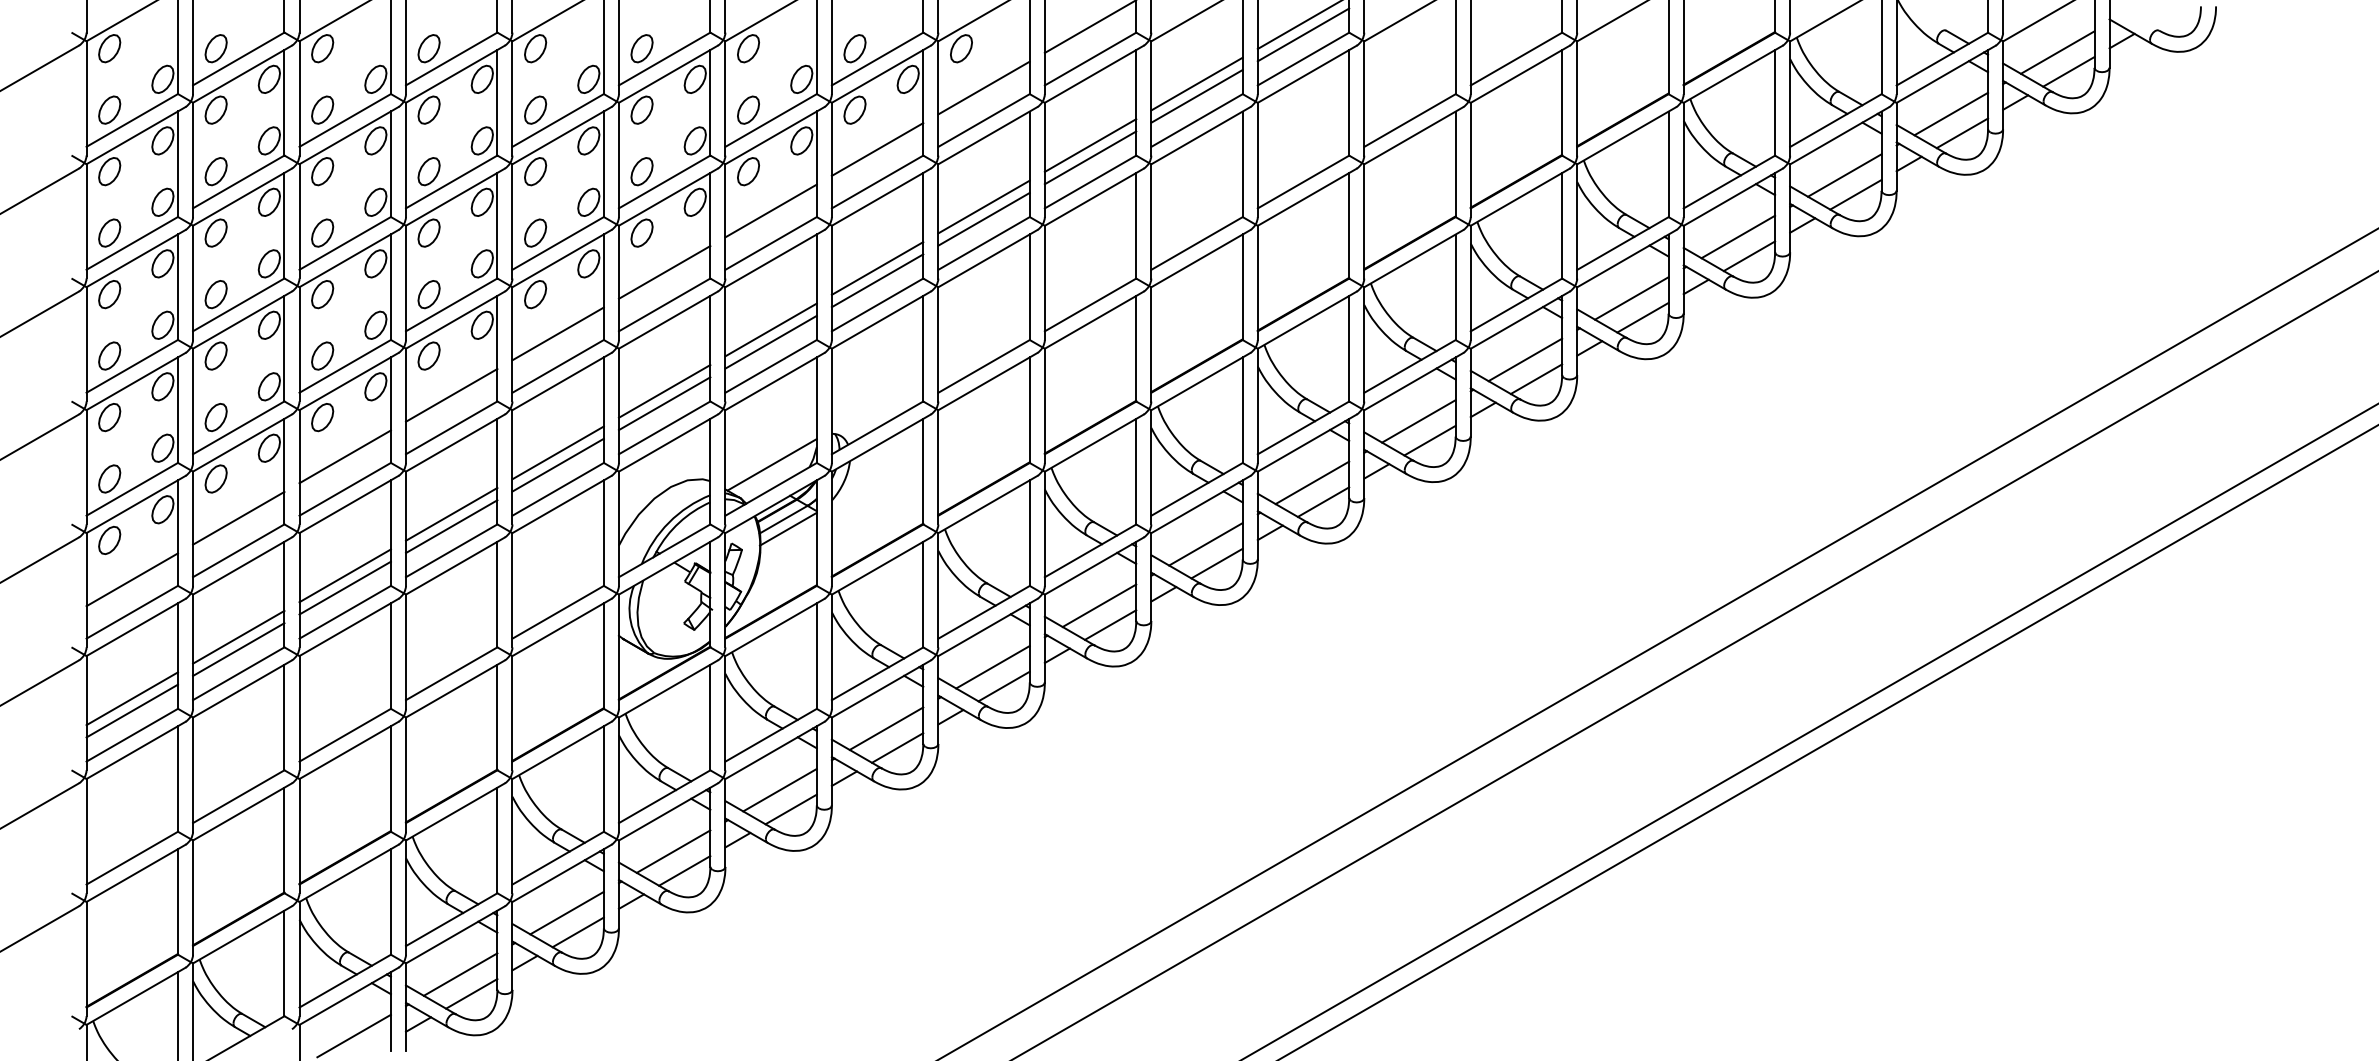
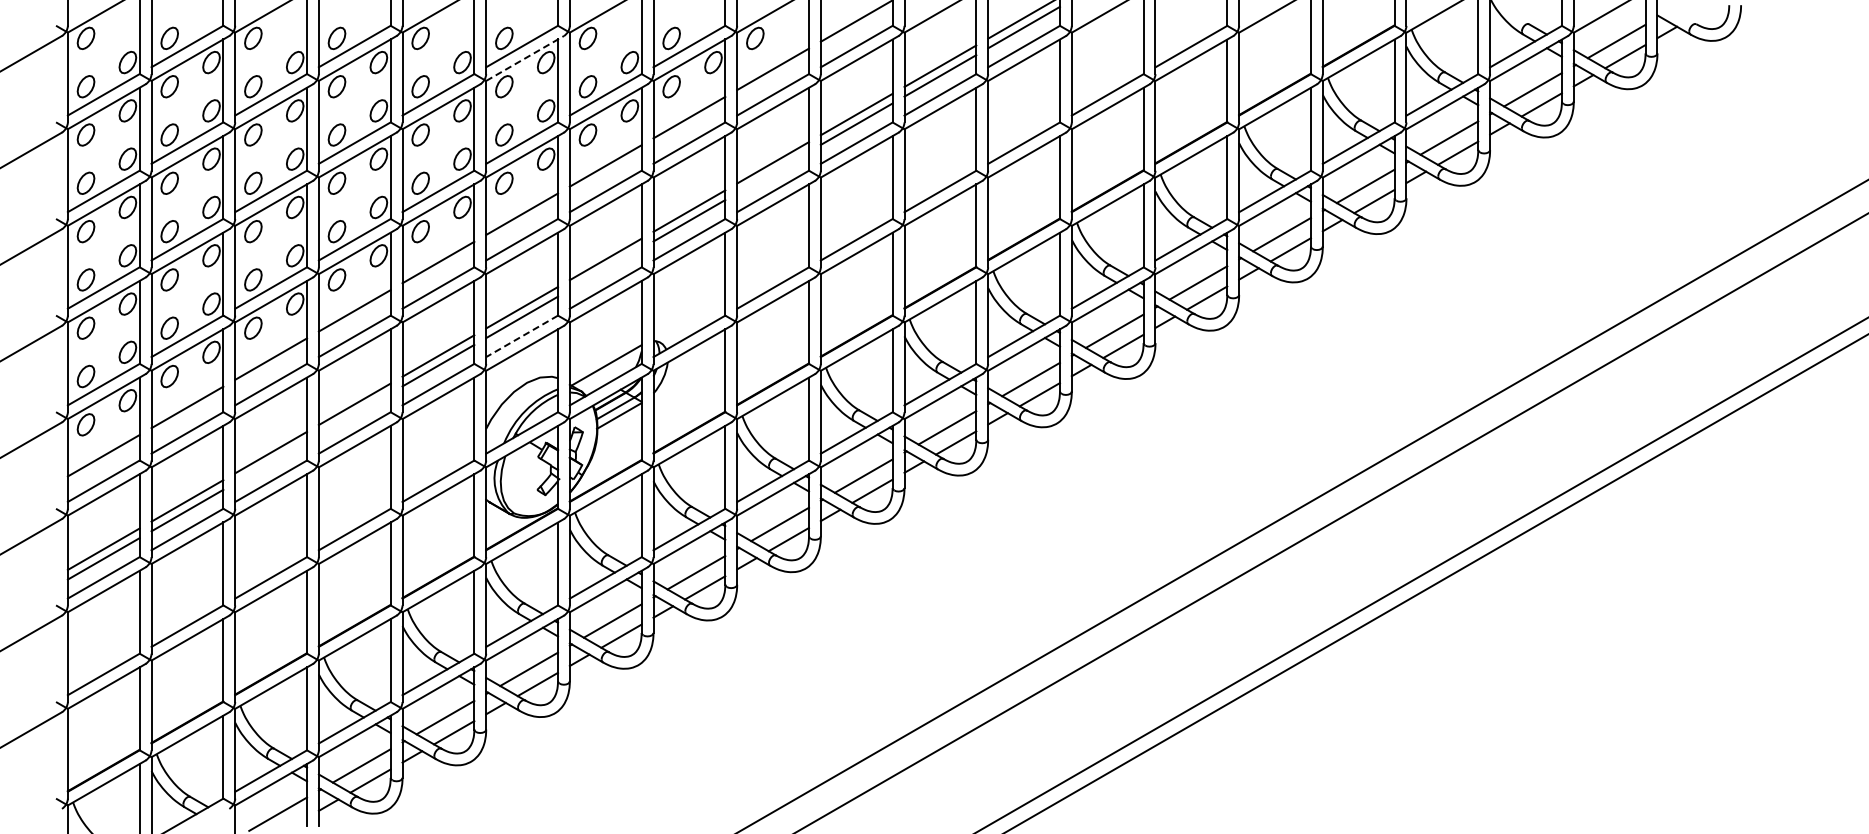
line: (668, 74) -> (525, 58), solid -> dashed
line: (984, 219) -> (773, 172), removed
line: (770, 341) -> (605, 268), removed
line: (663, 428) -> (521, 336), solid -> dashed
line: (451, 526) -> (354, 413), removed
line: (345, 588) -> (271, 462), removed

